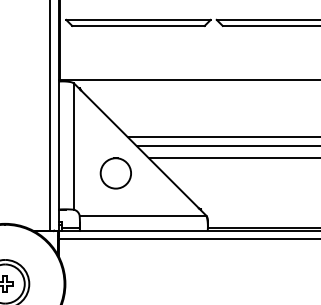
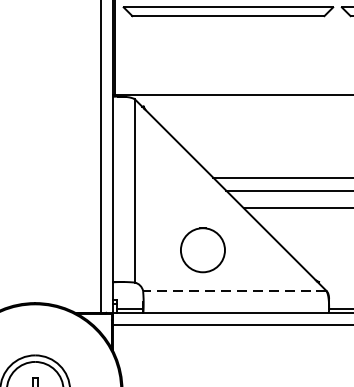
circle: (115, 173) -> (202, 250), moved
line: (142, 215) -> (234, 290), solid -> dashed

